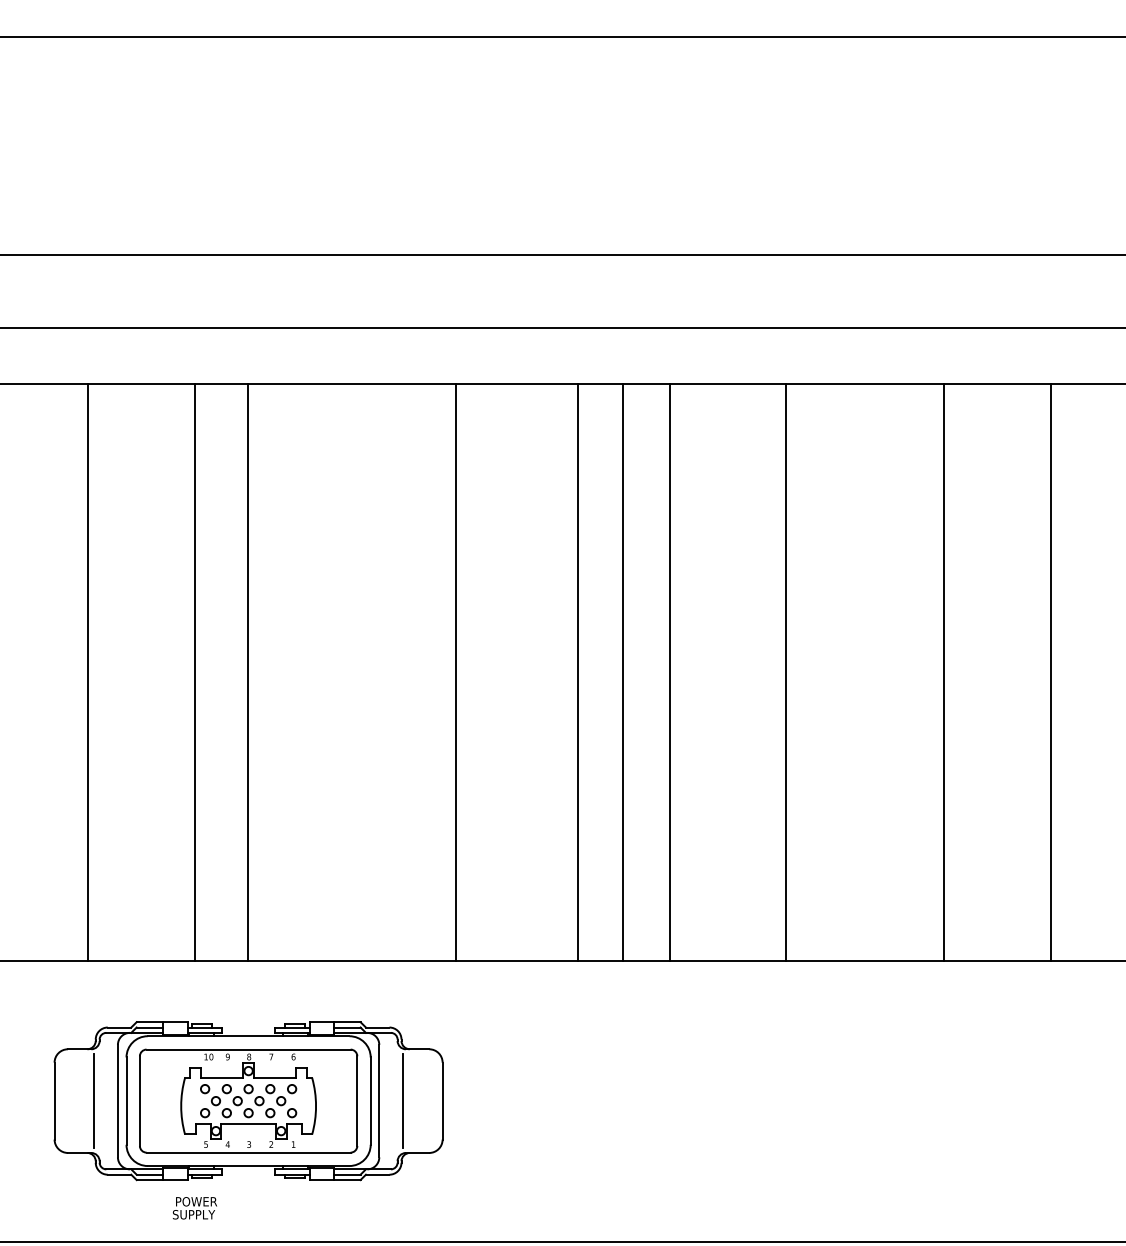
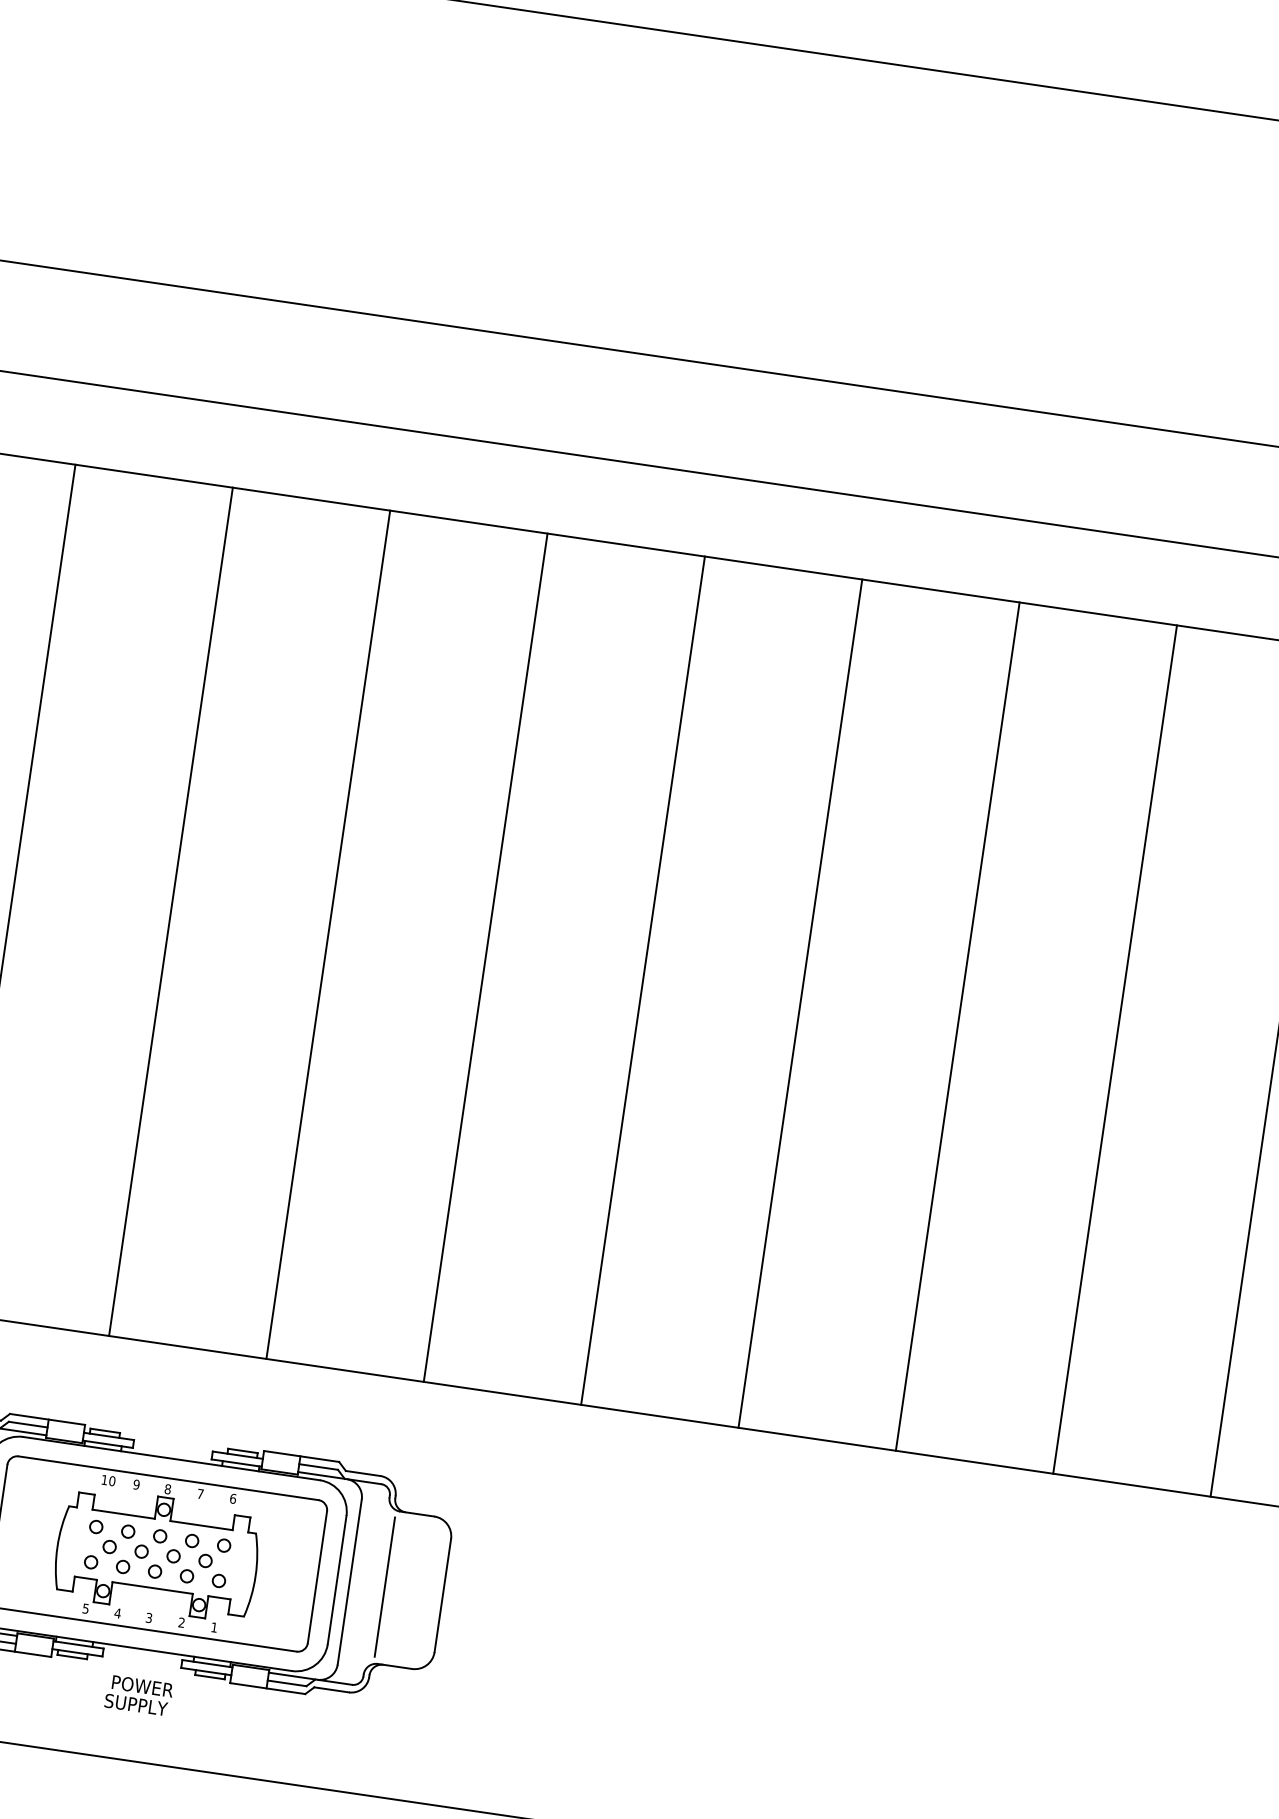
line: (248, 671) -> (328, 933), moved
line: (456, 671) -> (486, 956), moved
line: (578, 671) -> (643, 979), moved
line: (670, 671) -> (958, 1025), moved
line: (786, 671) -> (1115, 1048), moved
text: (194, 1208) -> (138, 1695), moved

